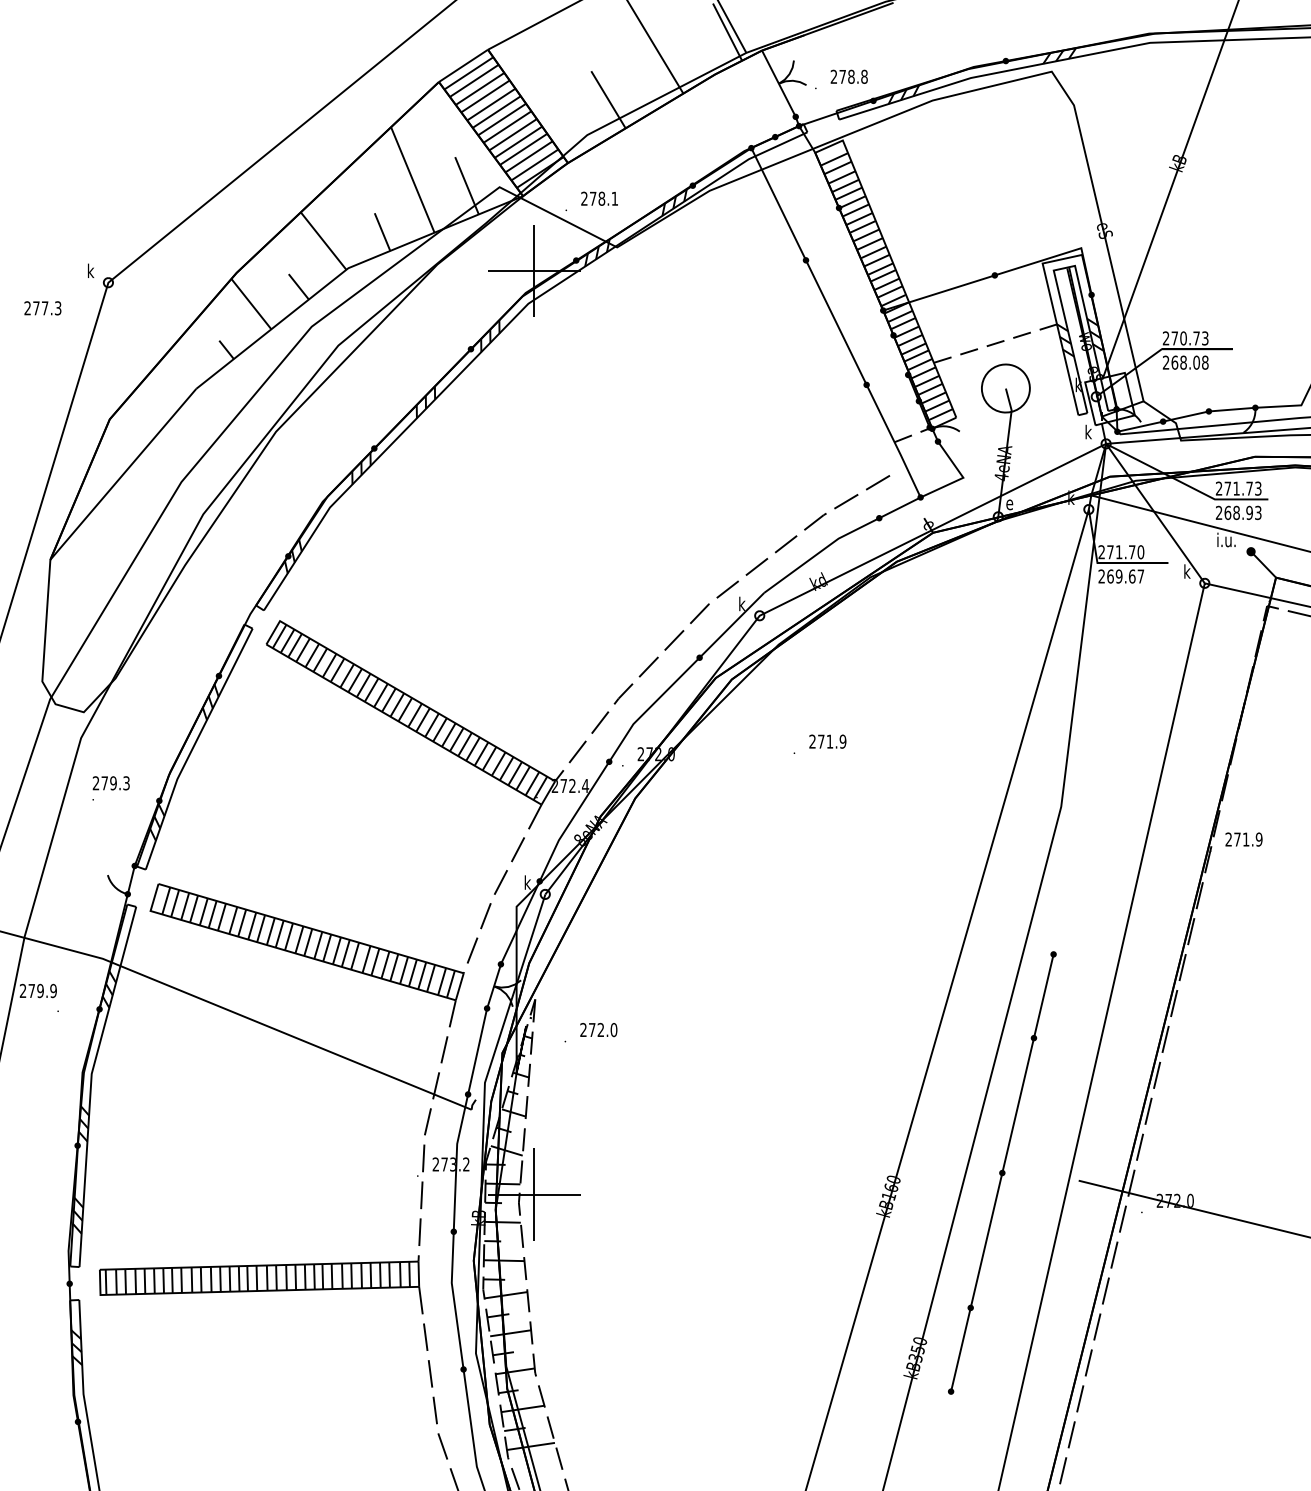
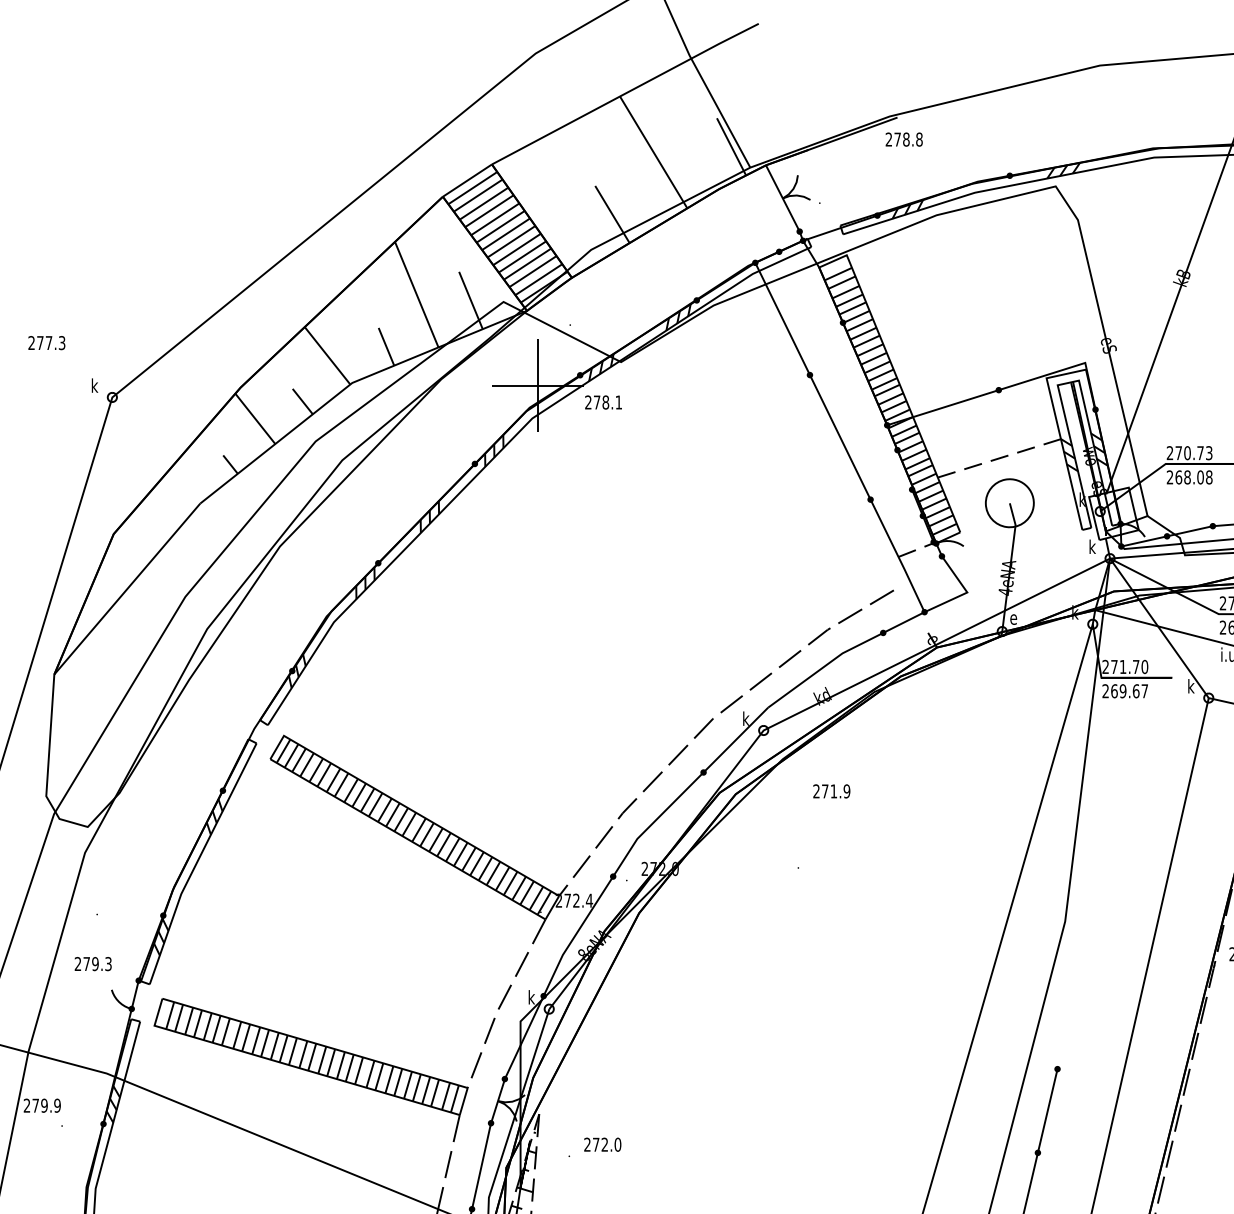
text: (848, 76) -> (903, 139), moved
text: (599, 198) -> (603, 402), moved
text: (42, 308) -> (46, 343), moved
text: (827, 741) -> (831, 791), moved
text: (110, 783) -> (92, 964), moved

